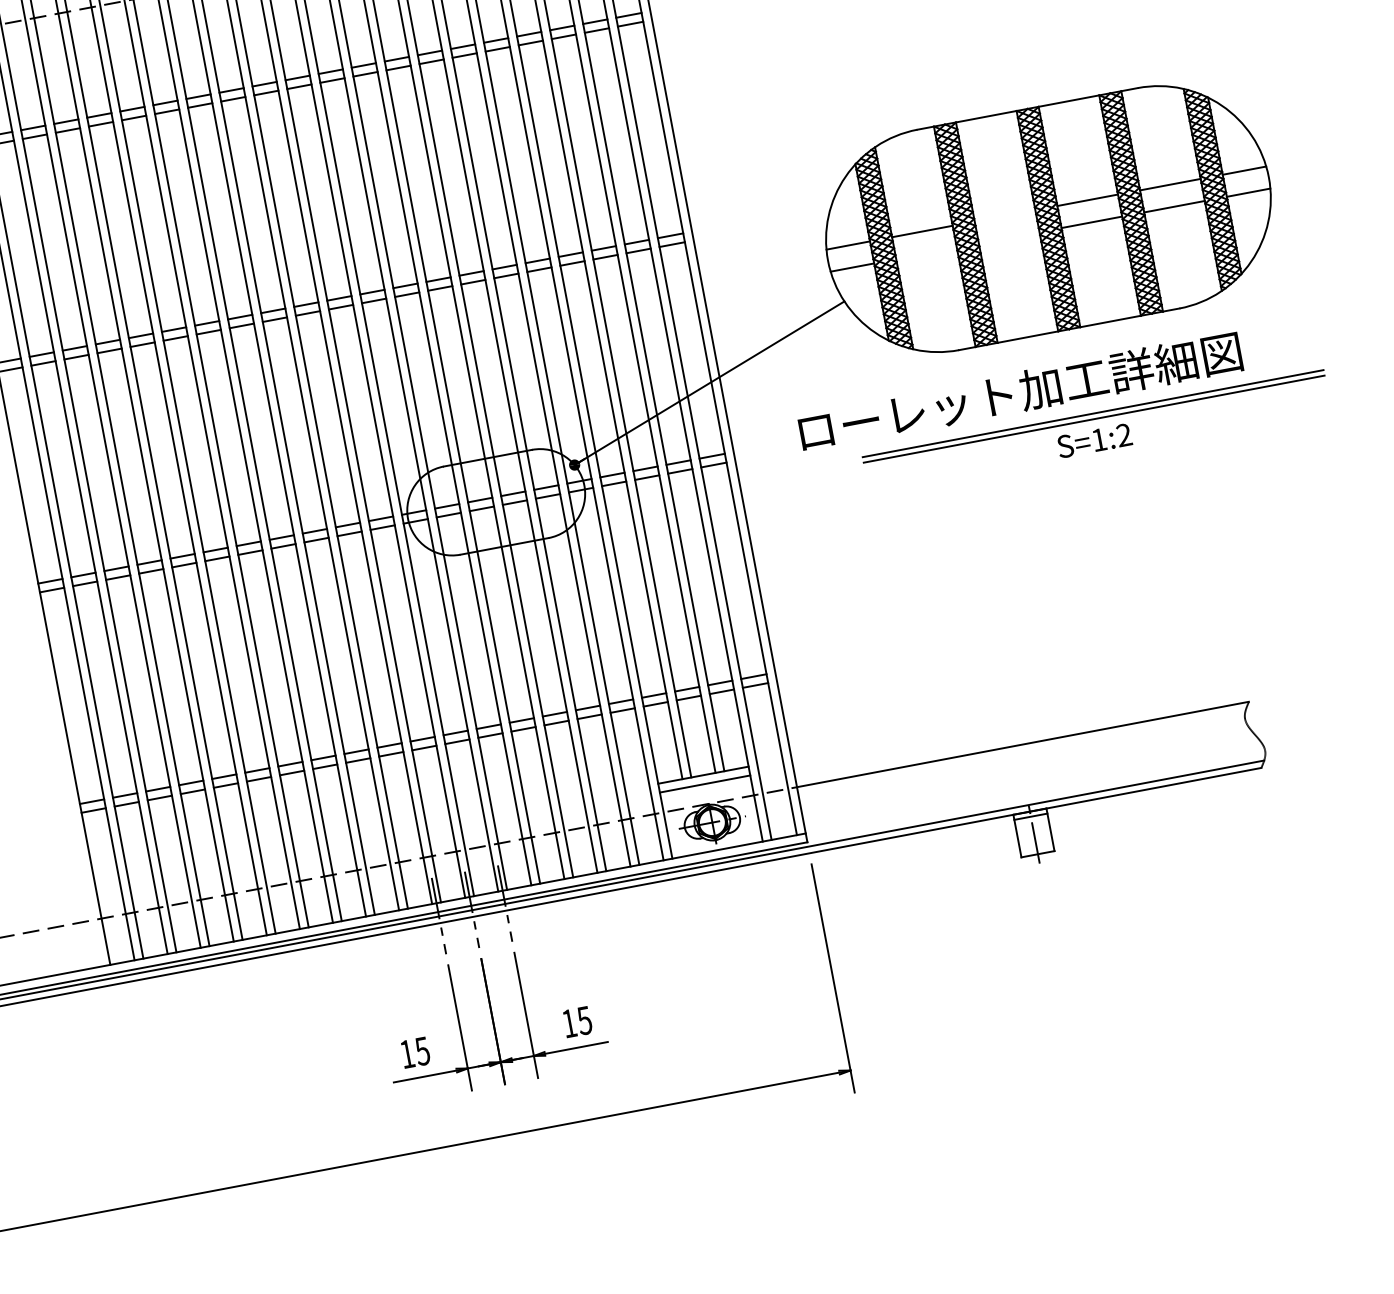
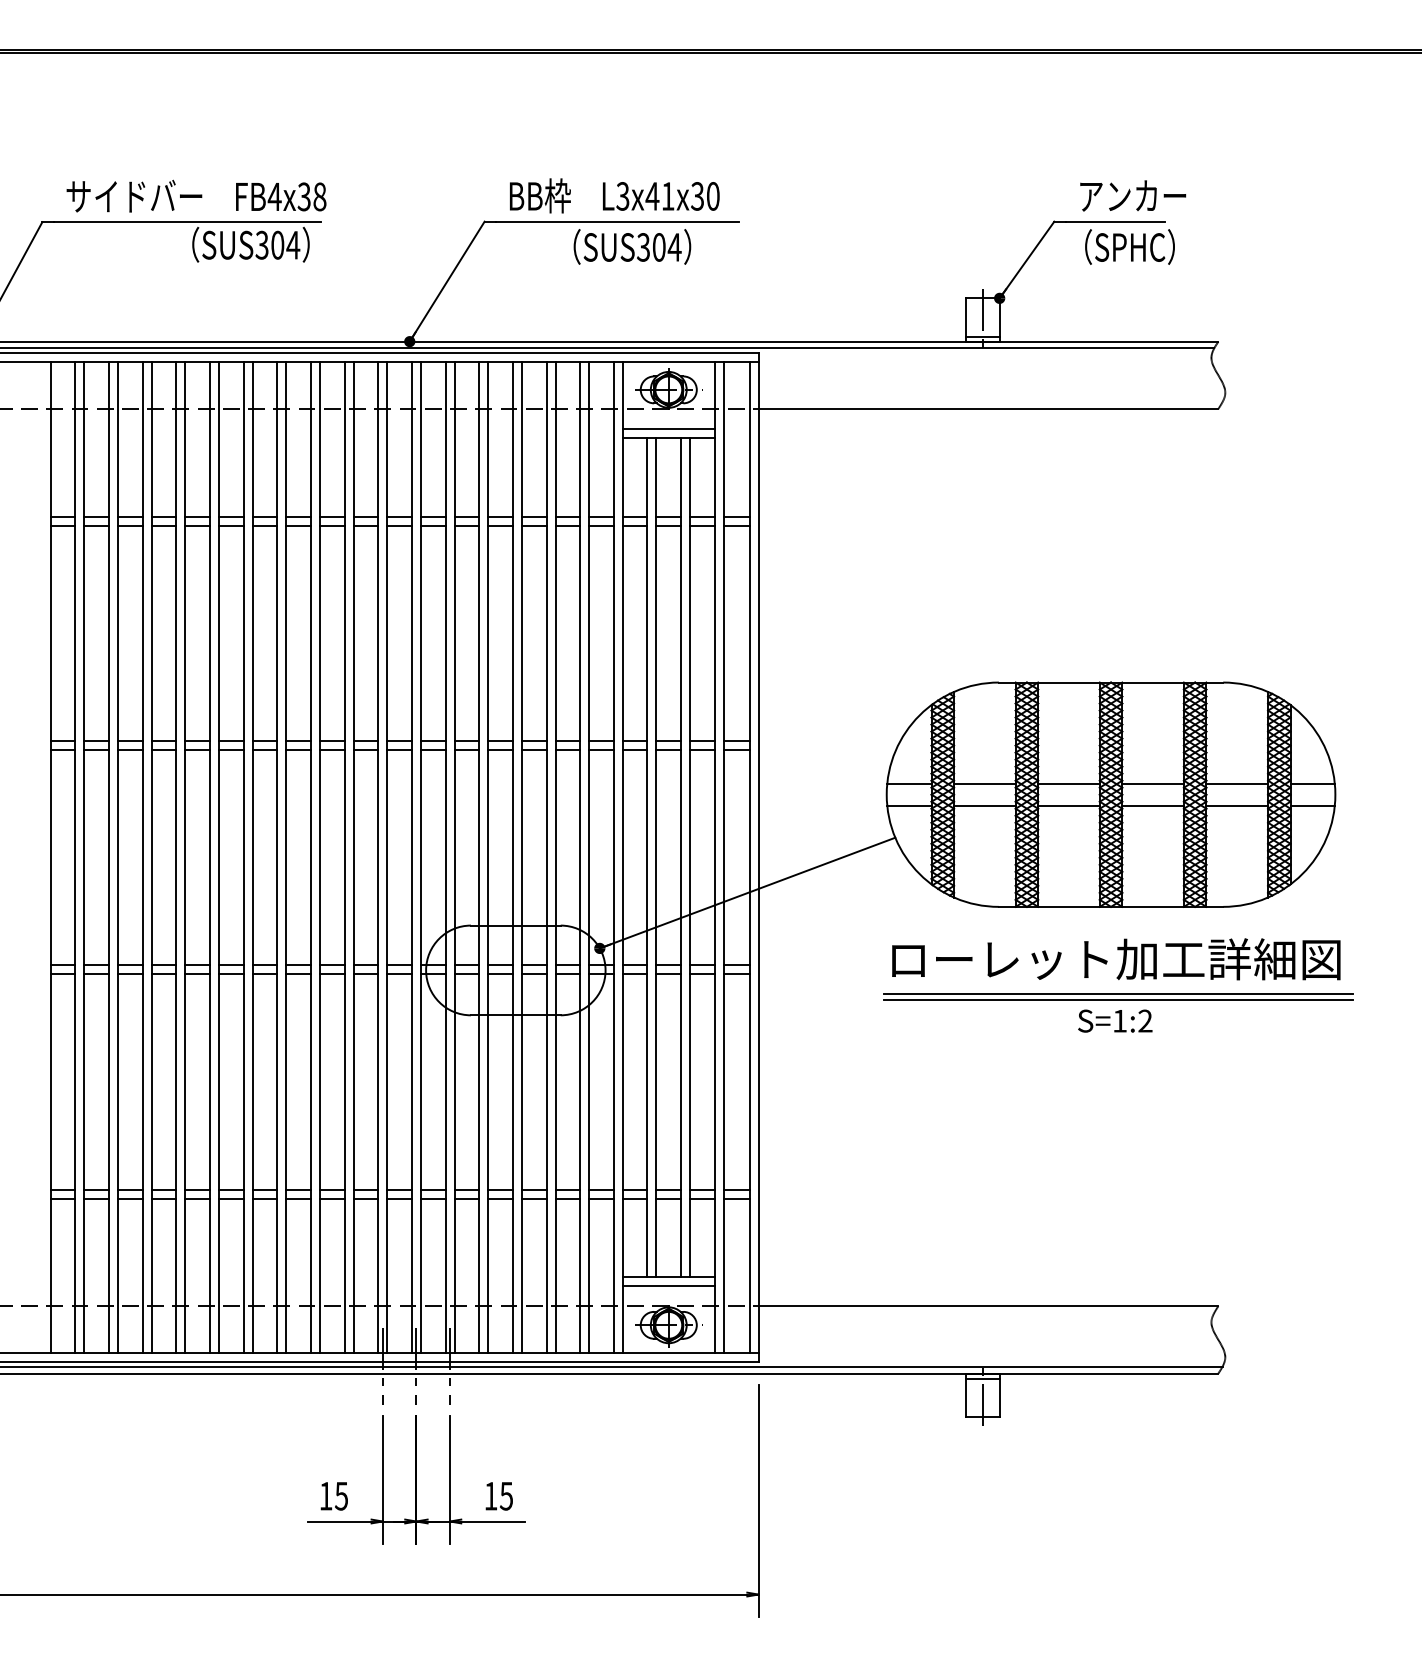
line: (1004, 215) -> (1068, 783), added
line: (1008, 237) -> (1068, 805), added
line: (926, 253) -> (984, 805), added
text: (1020, 392) -> (1116, 959), moved

